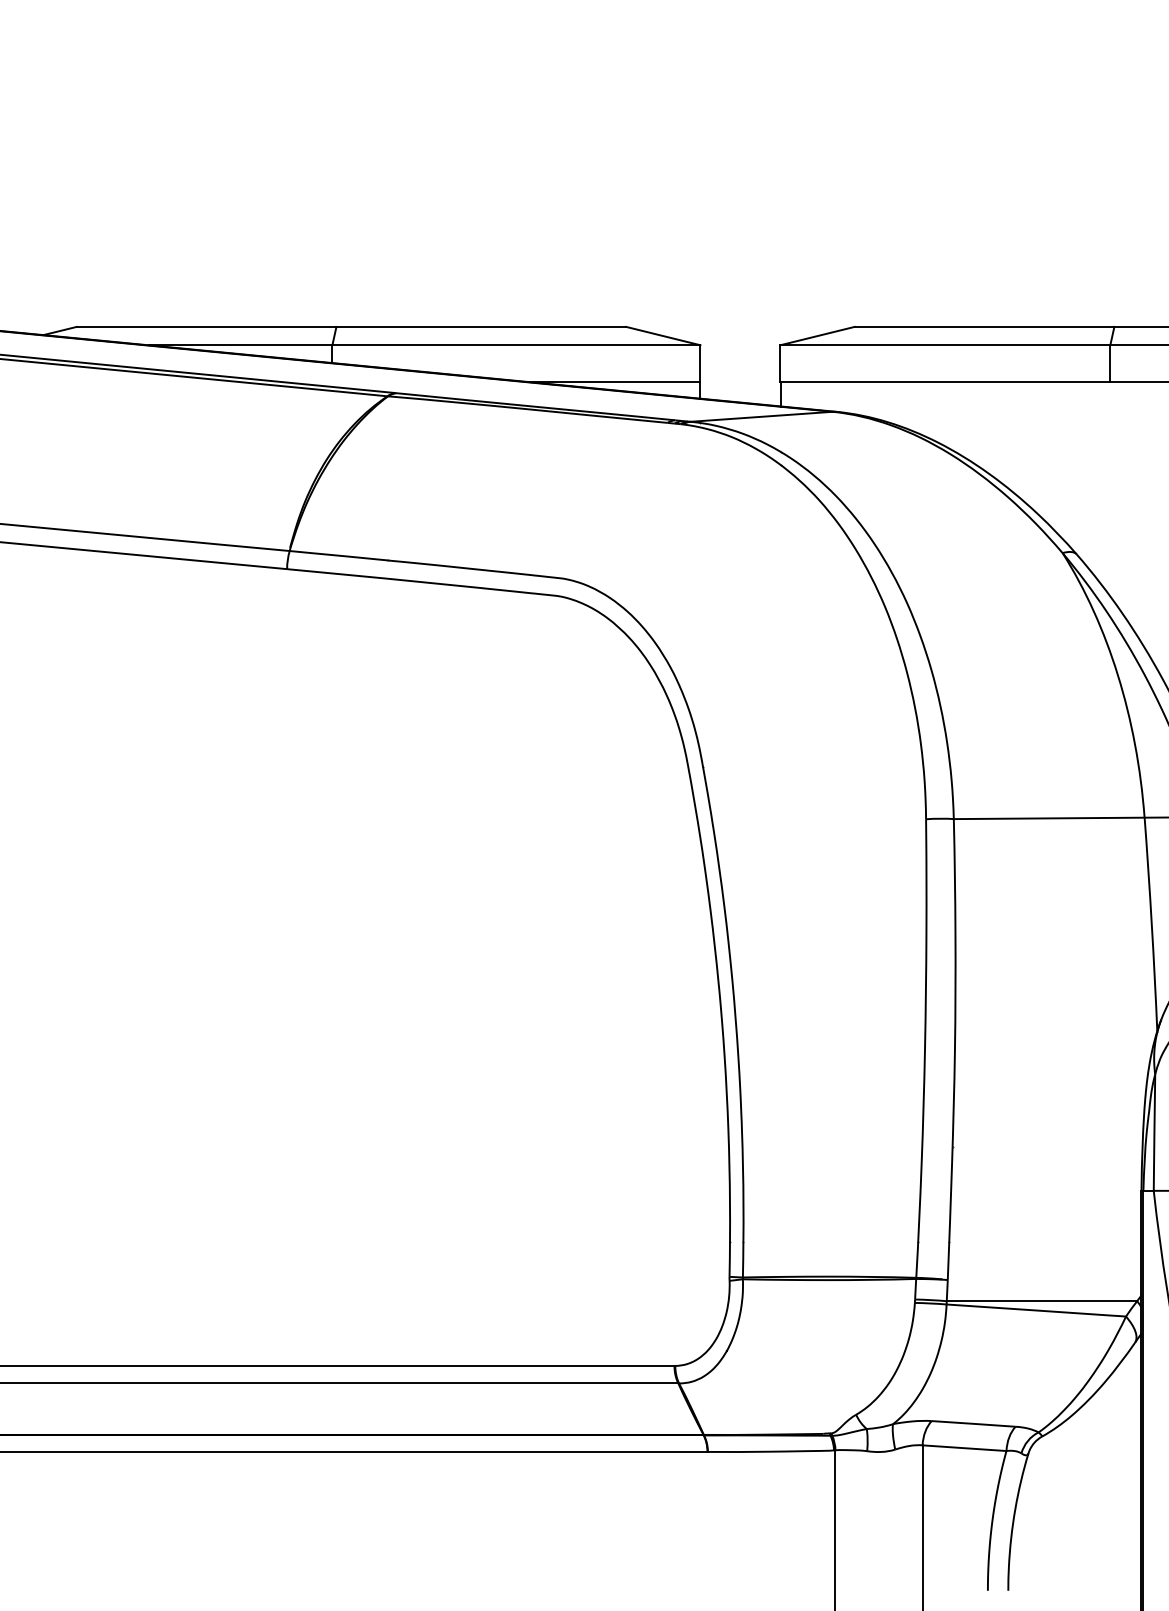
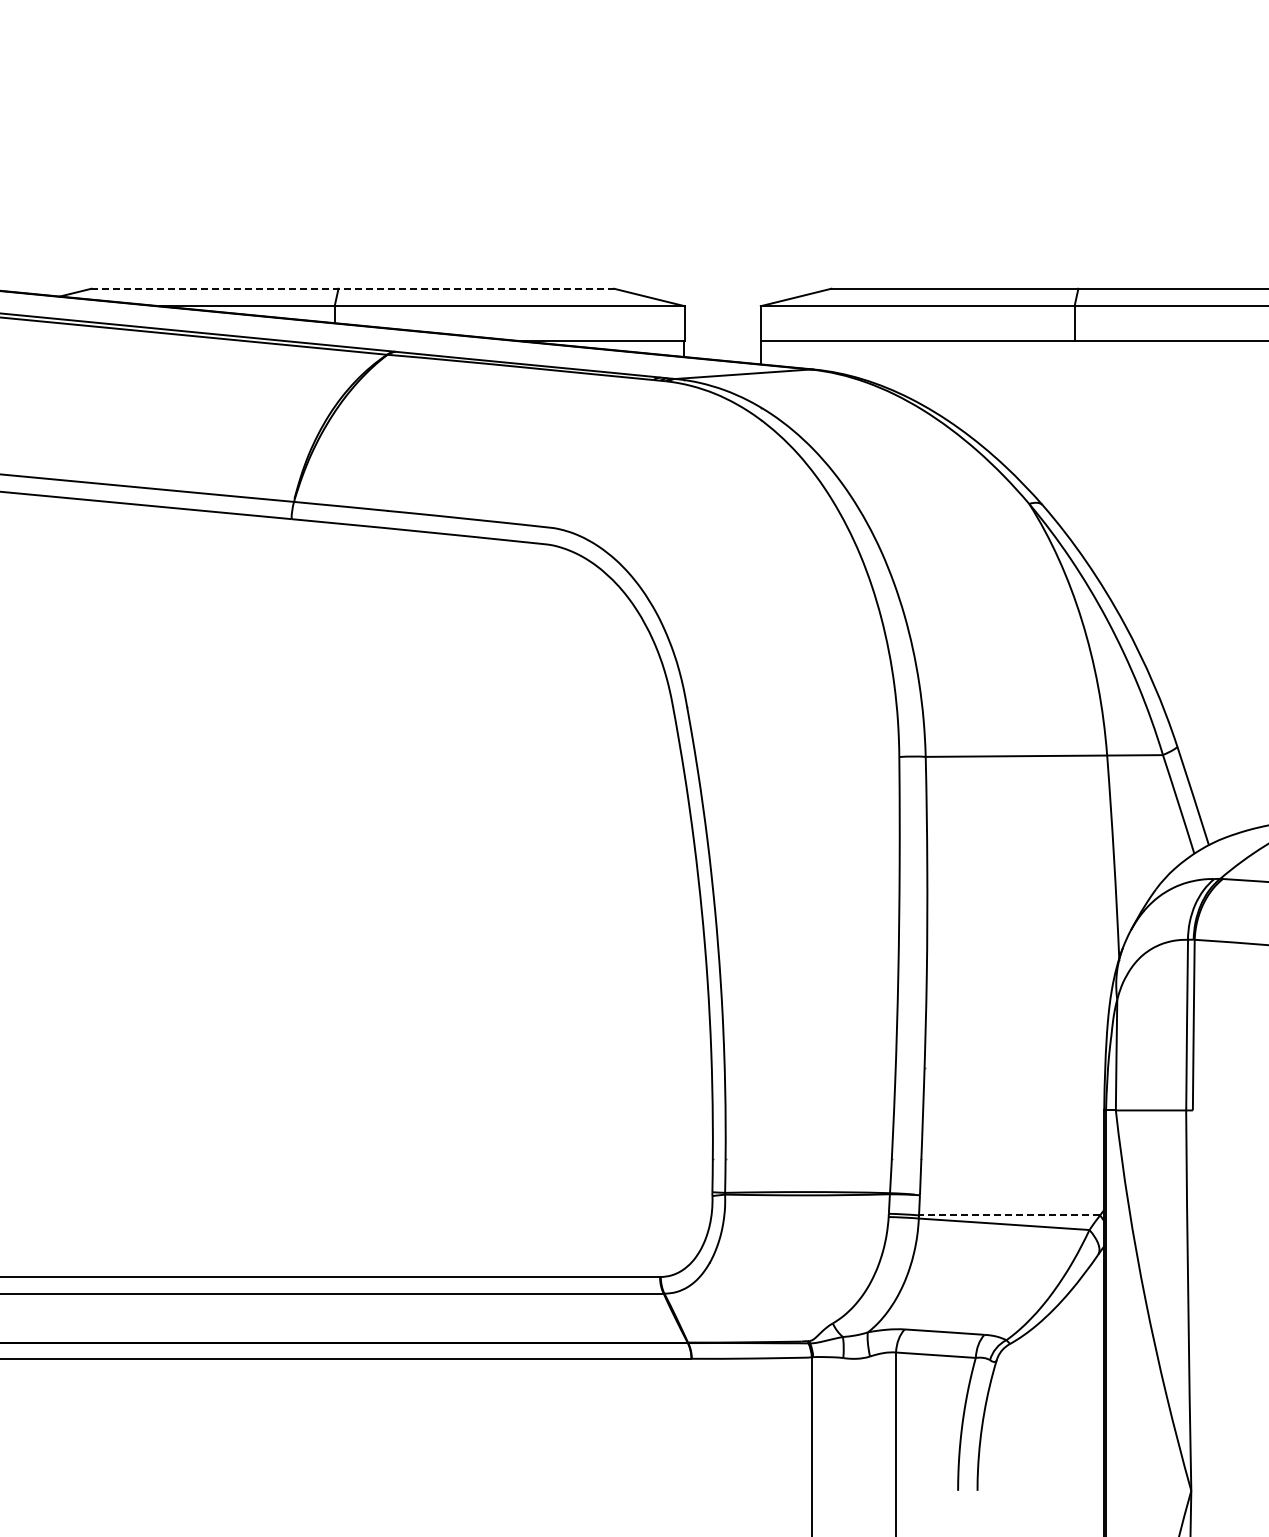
line: (352, 326) -> (353, 288), solid -> dashed
line: (1041, 1301) -> (1009, 1215), solid -> dashed

